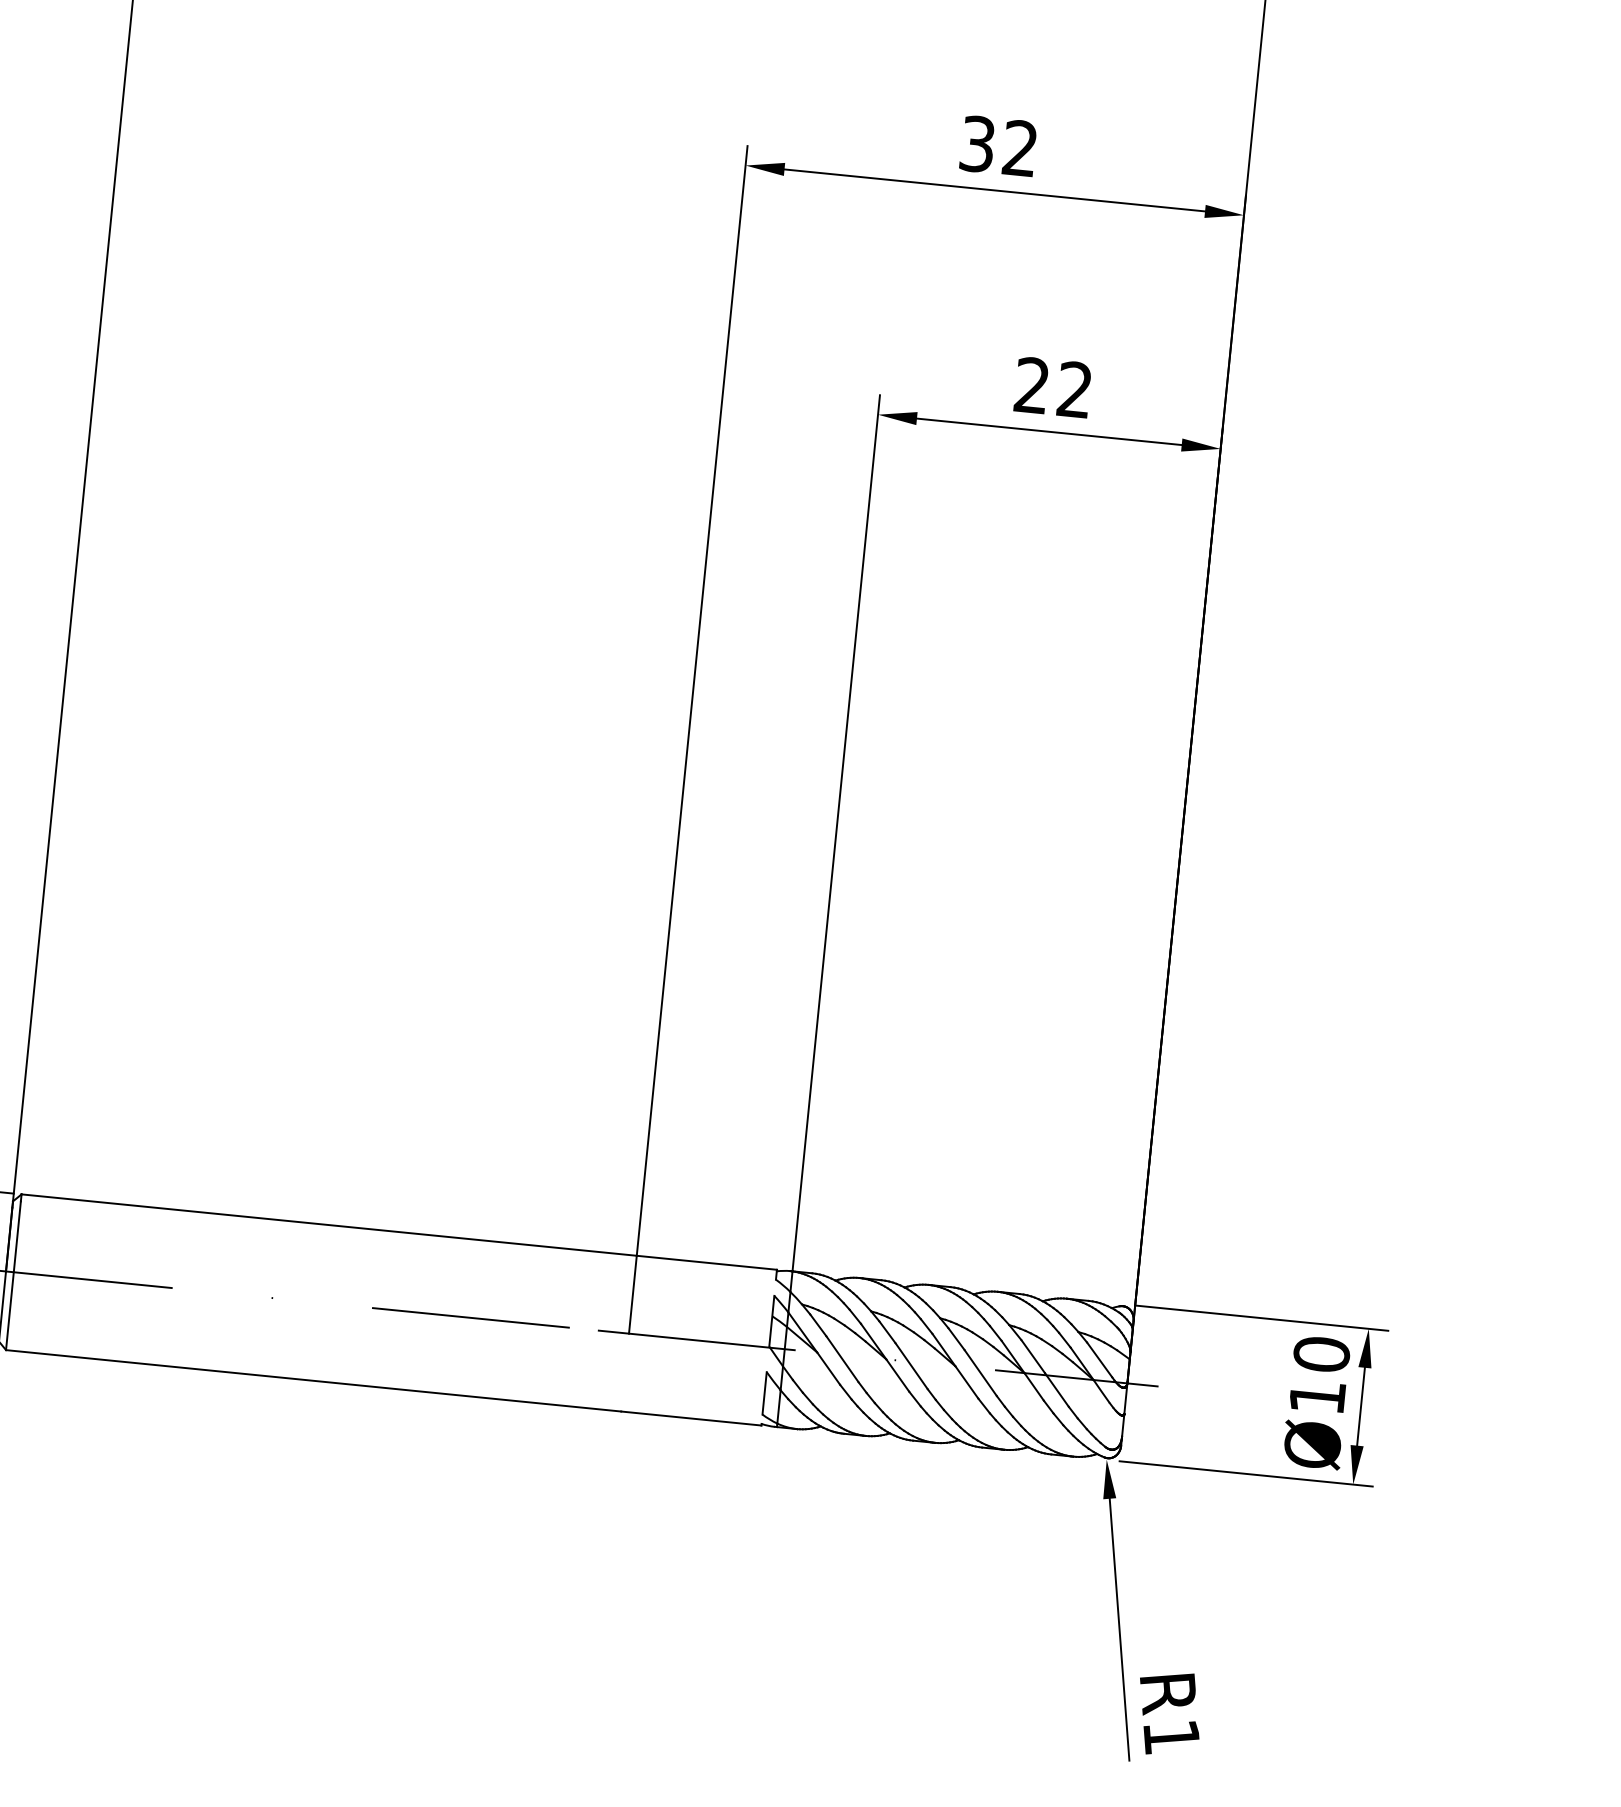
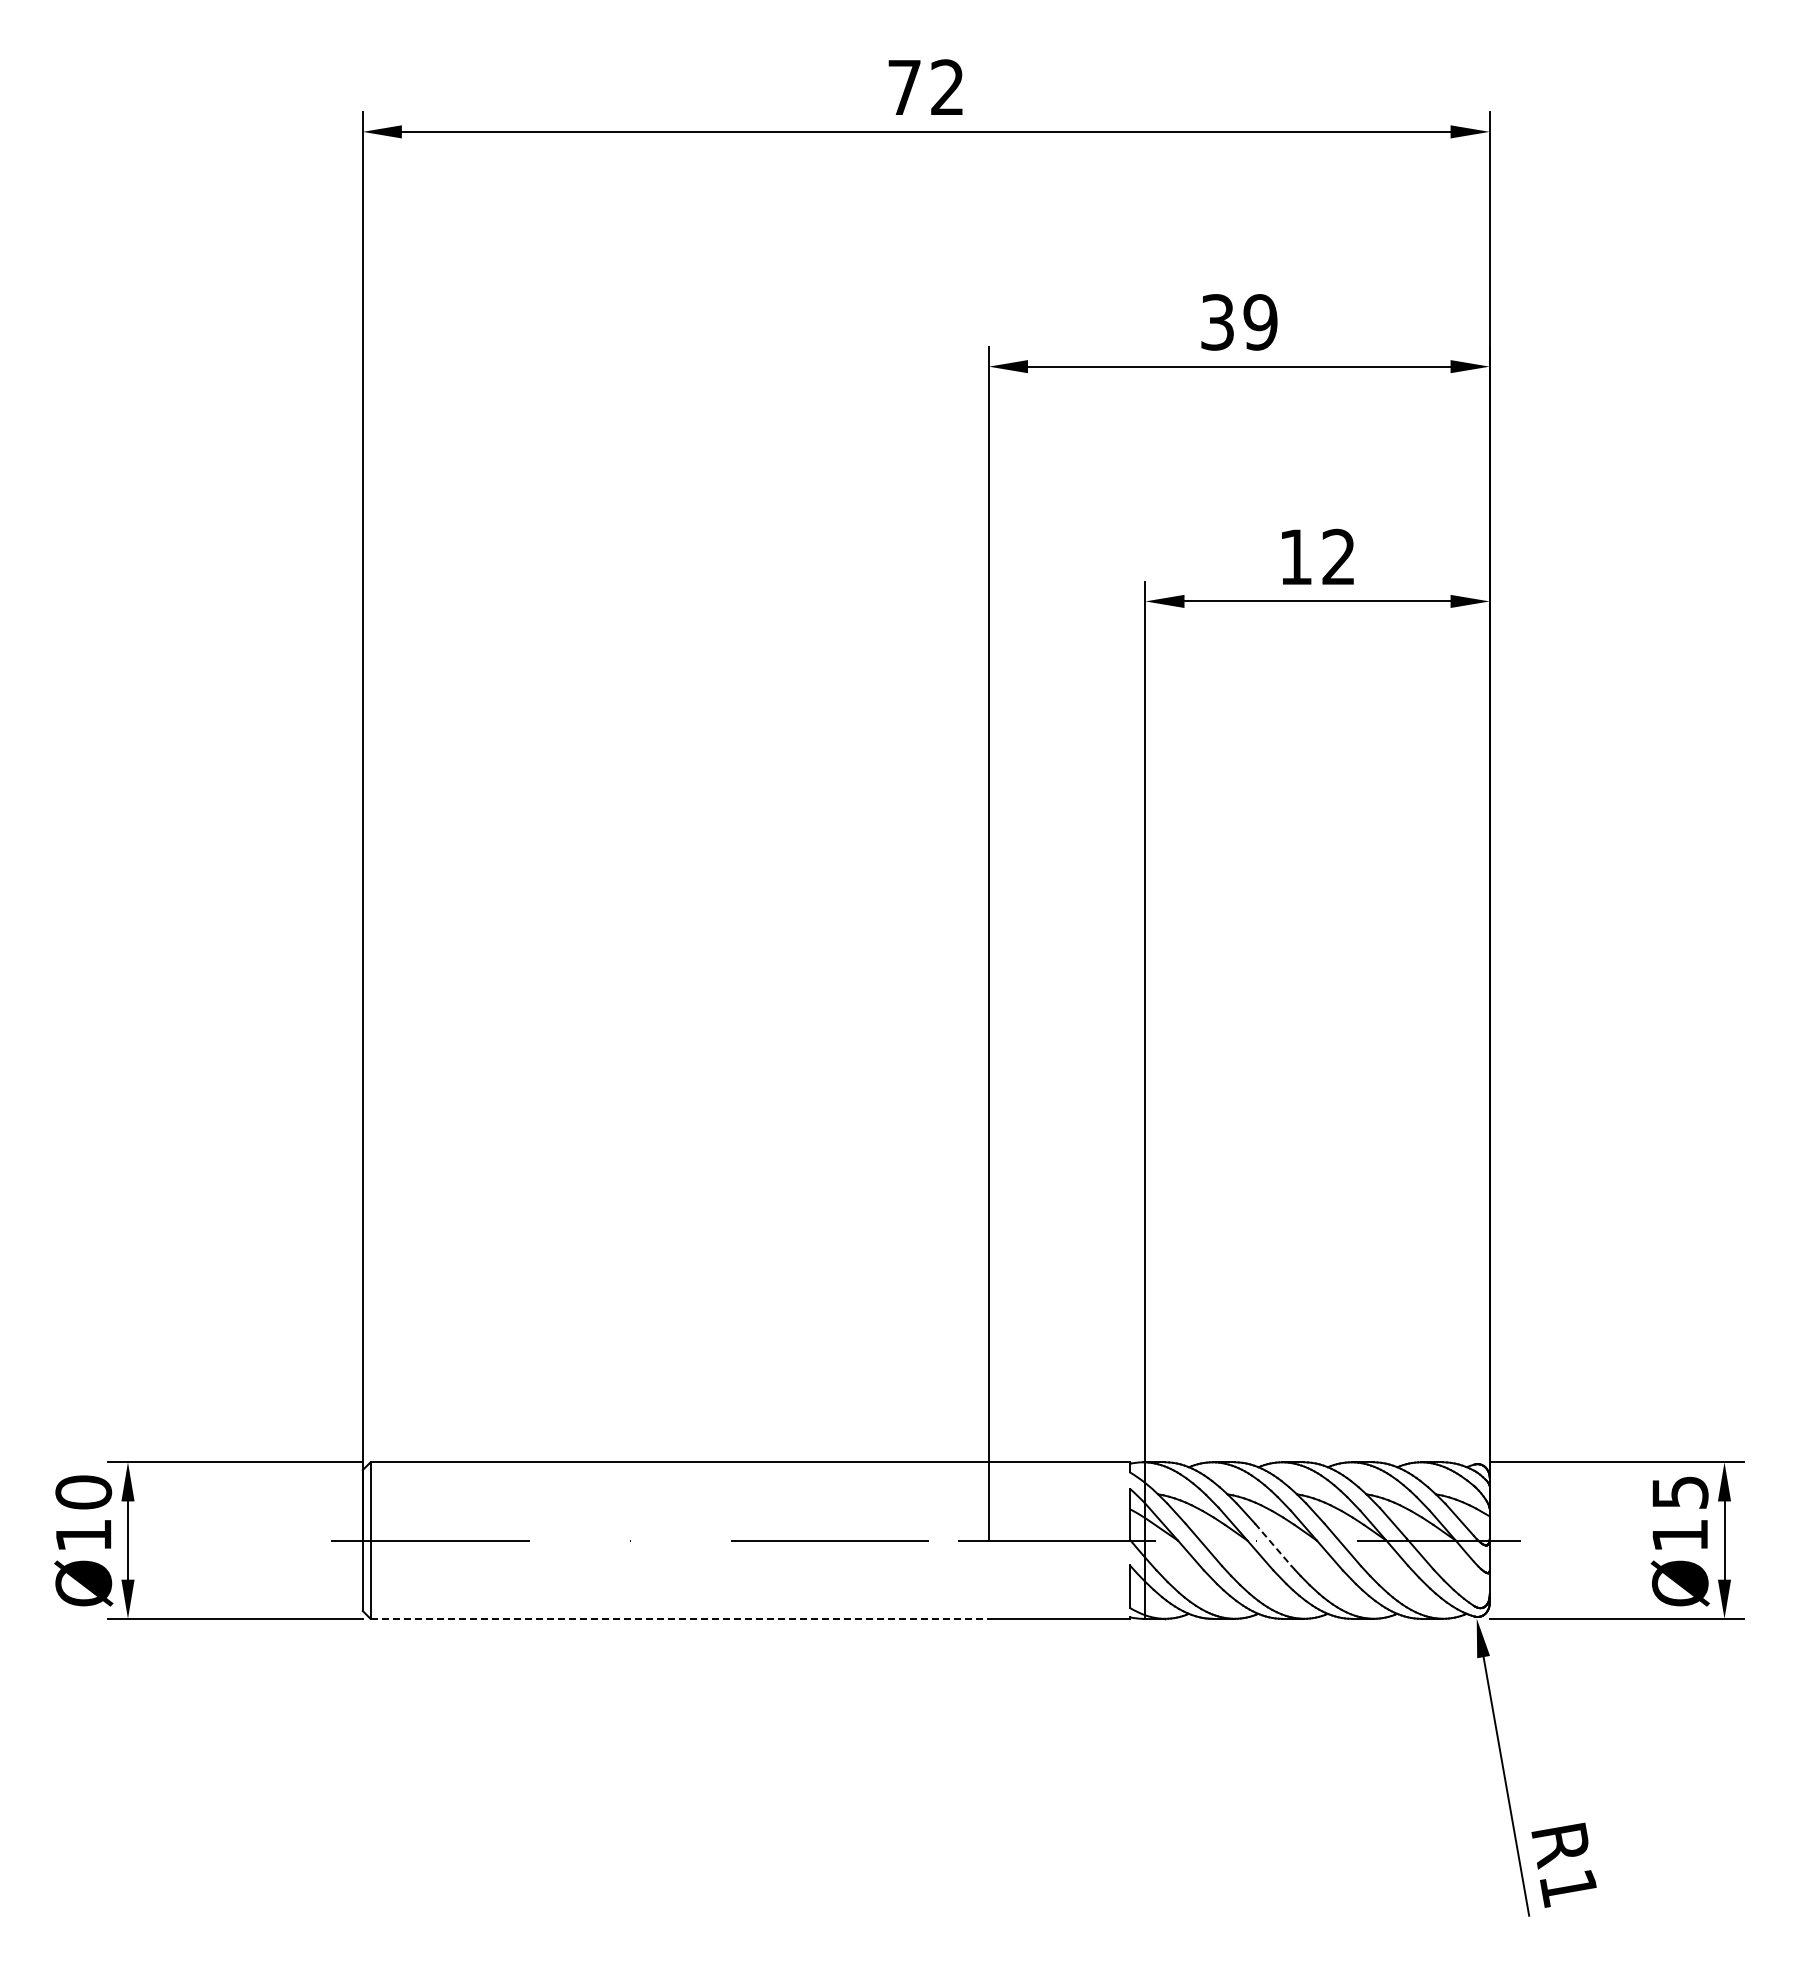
text: (1020, 148) -> (1260, 322), 32 -> 39
text: (1031, 384) -> (1295, 556), 22 -> 12
text: (1321, 1354) -> (1679, 1492), Ø10 -> Ø15
line: (911, 1366) -> (1273, 1545), solid -> dashed
line: (314, 1380) -> (680, 1618), solid -> dashed

